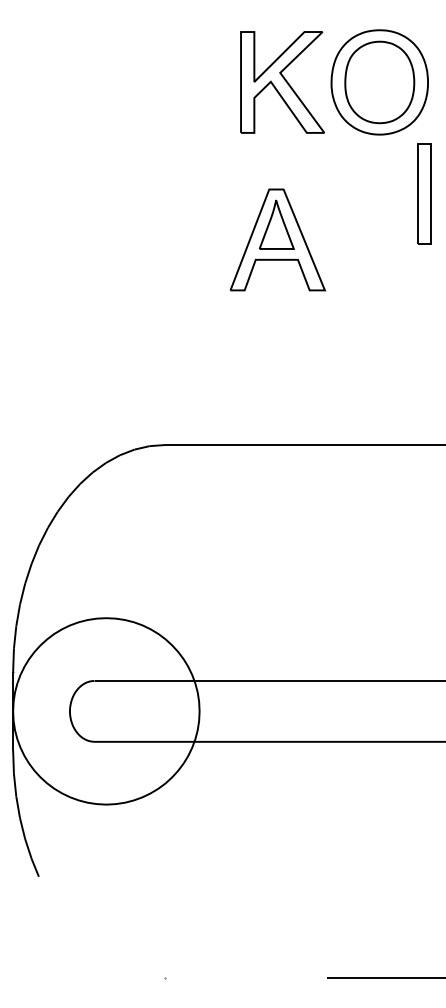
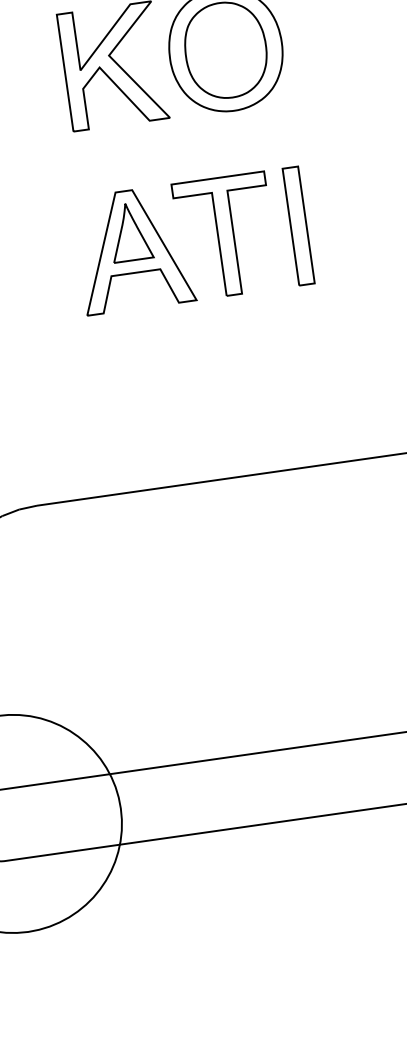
part: (424, 193) -> (298, 225), moved
part: (357, 239) -> (225, 235), added

